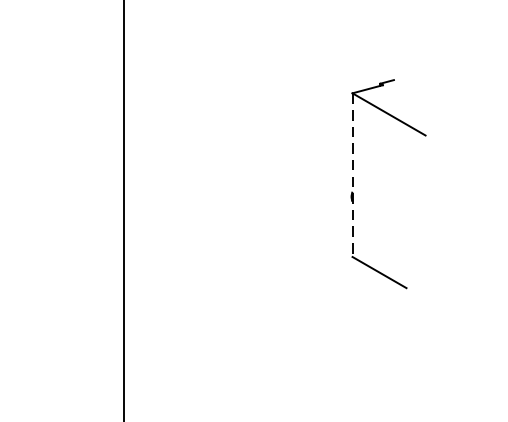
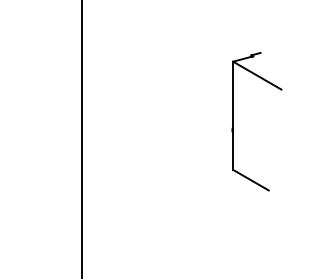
line: (353, 176) -> (233, 116), dashed -> solid

